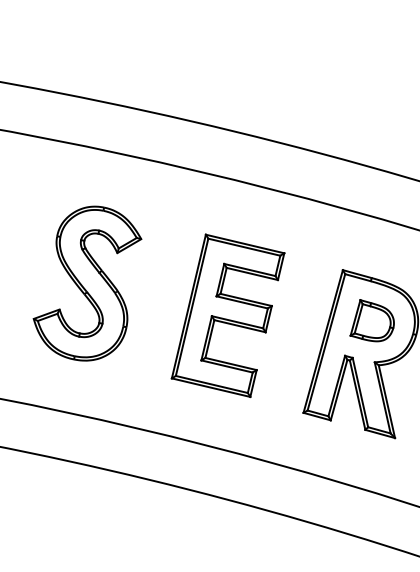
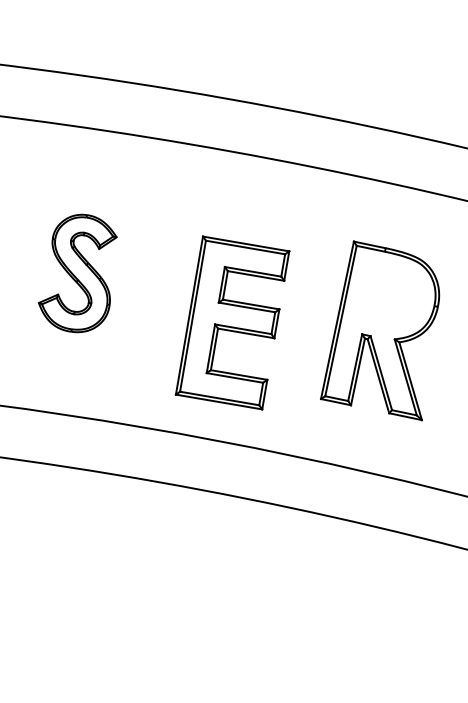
part: (87, 283) -> (77, 273), size x0.7
part: (228, 315) -> (232, 322), moved
part: (372, 320) -> (389, 294), removed

